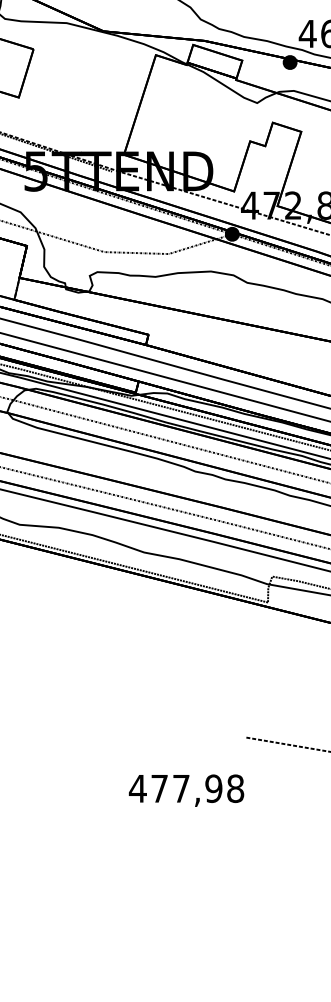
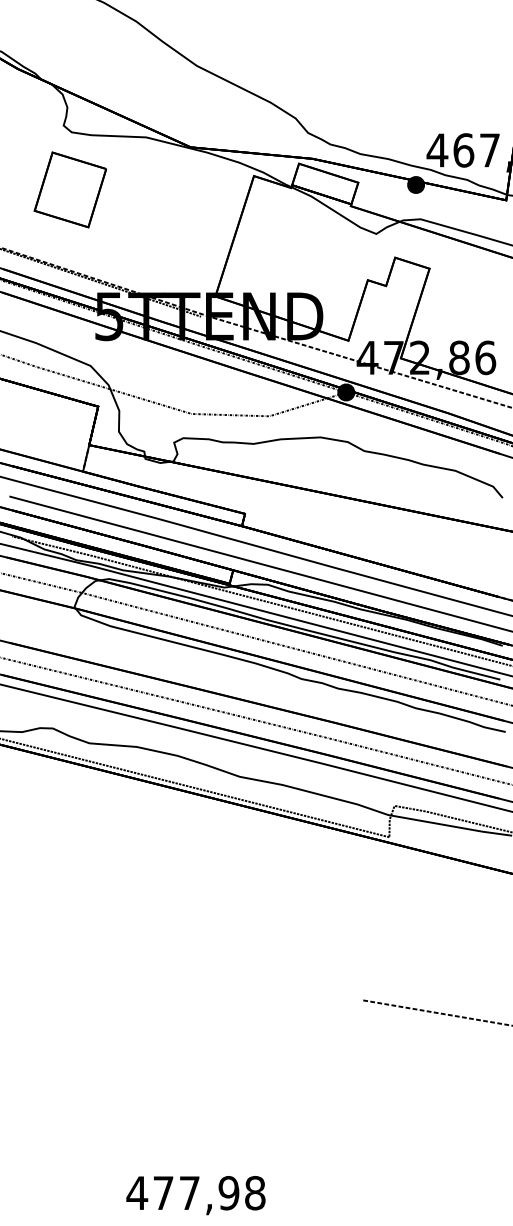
text: (186, 790) -> (195, 1195), moved

